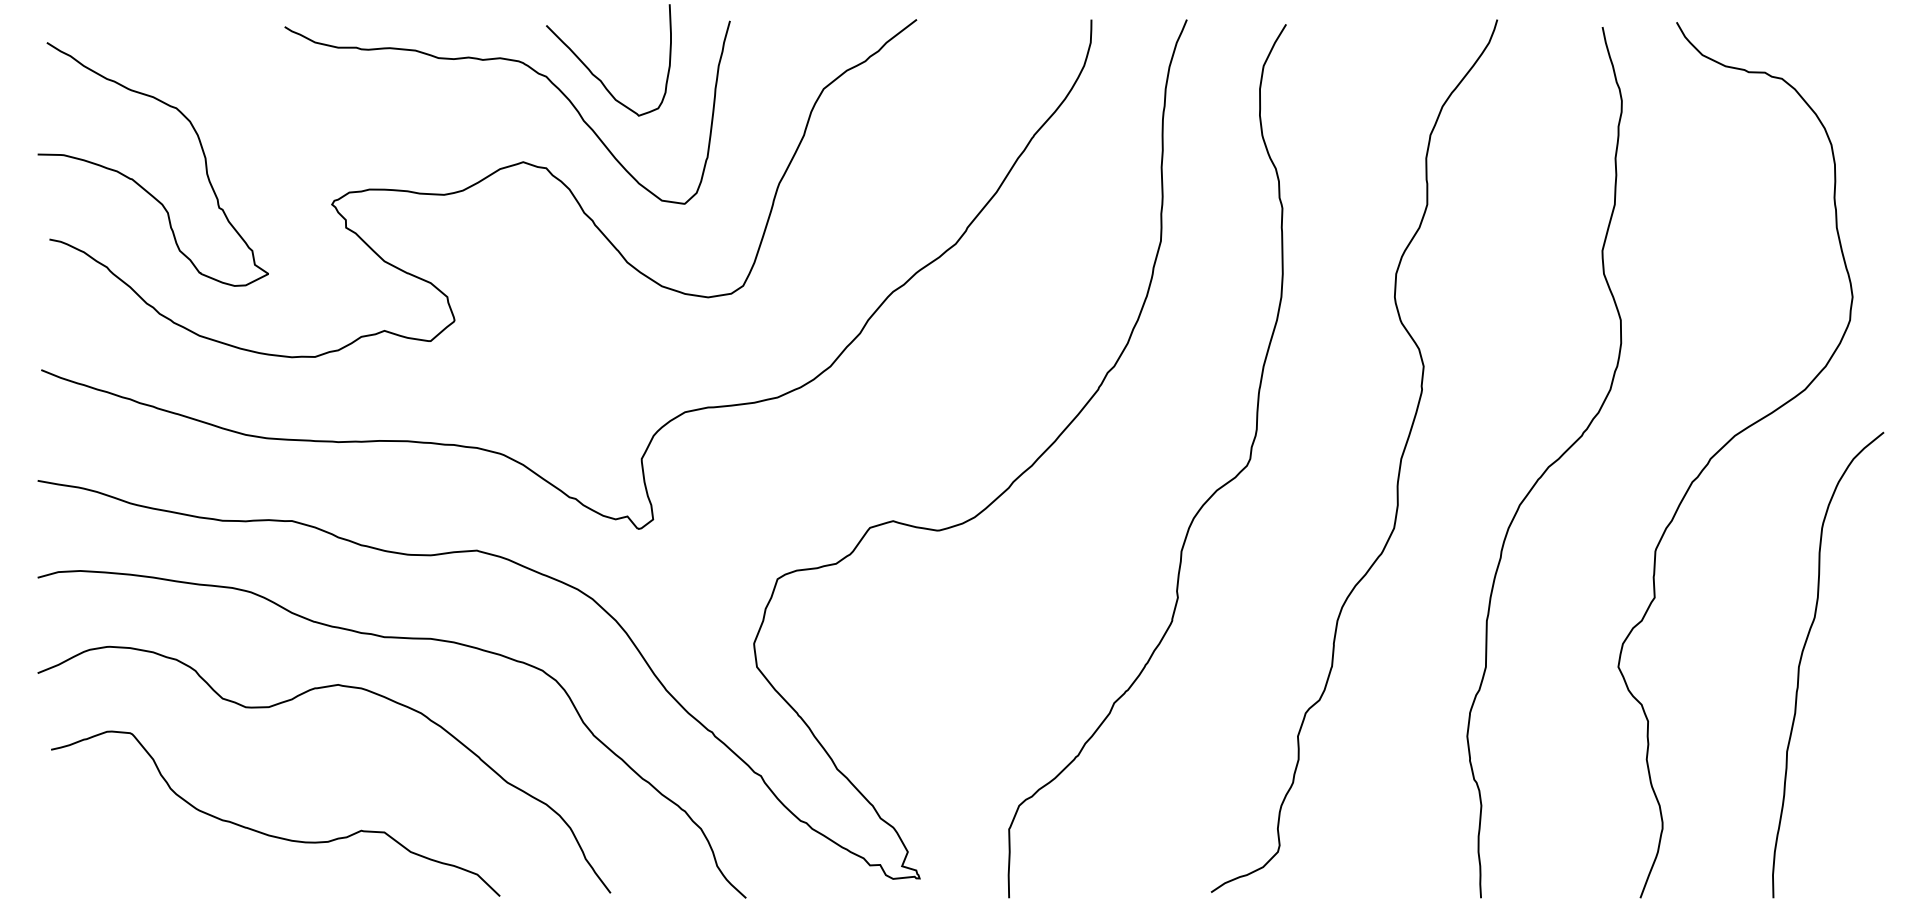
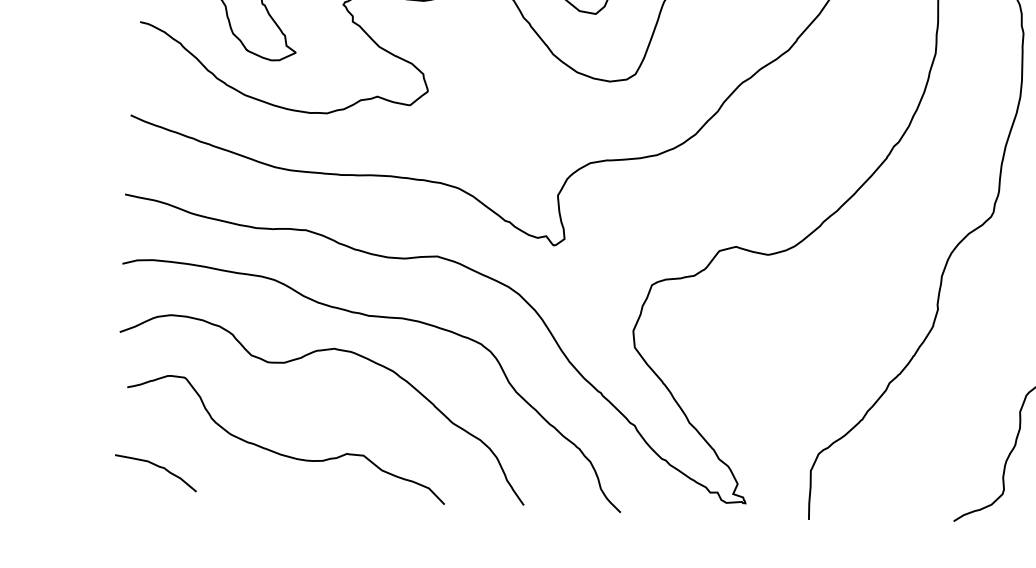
curve: (98, 859) -> (158, 467), added

